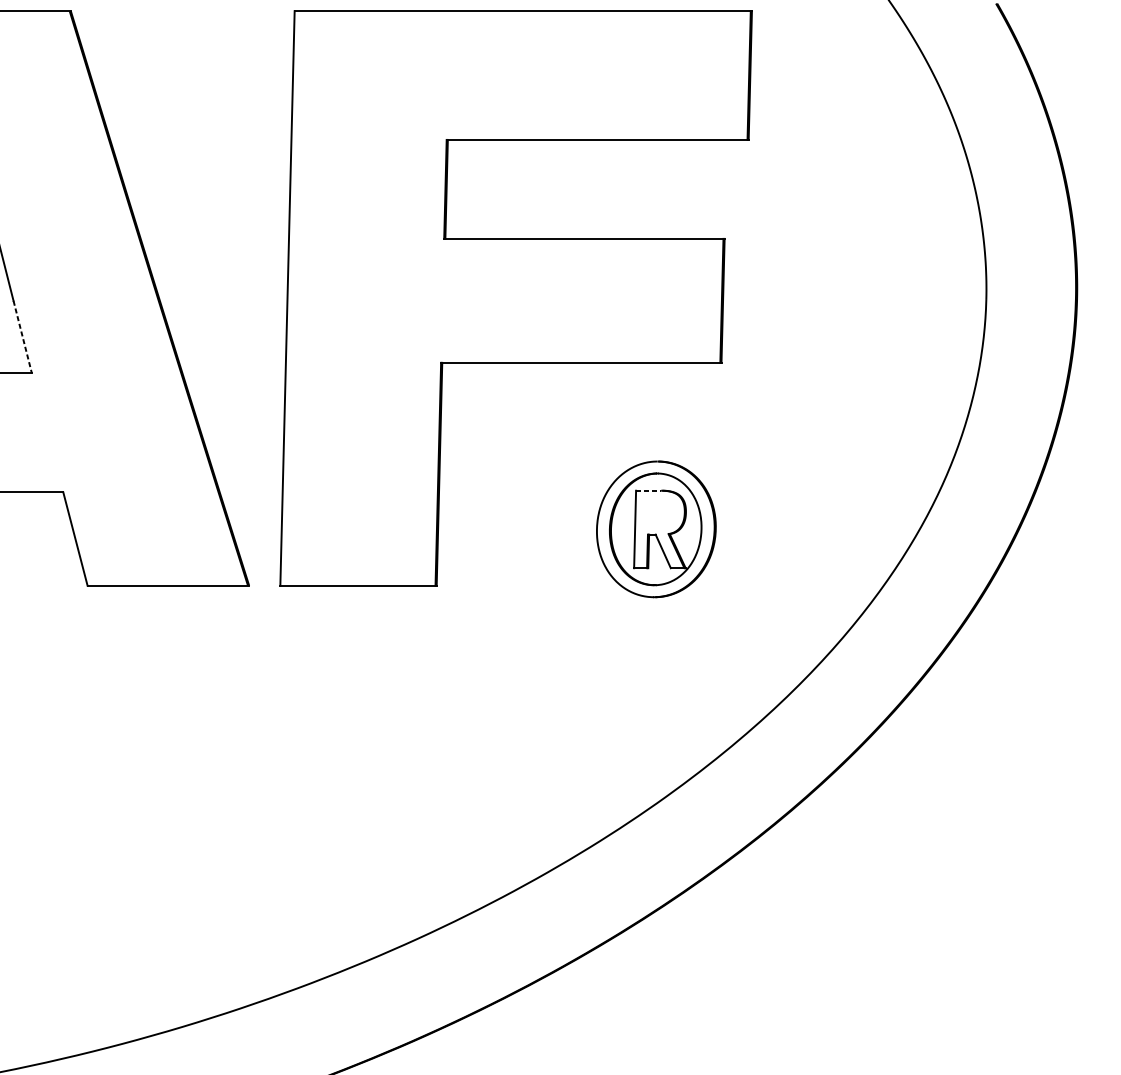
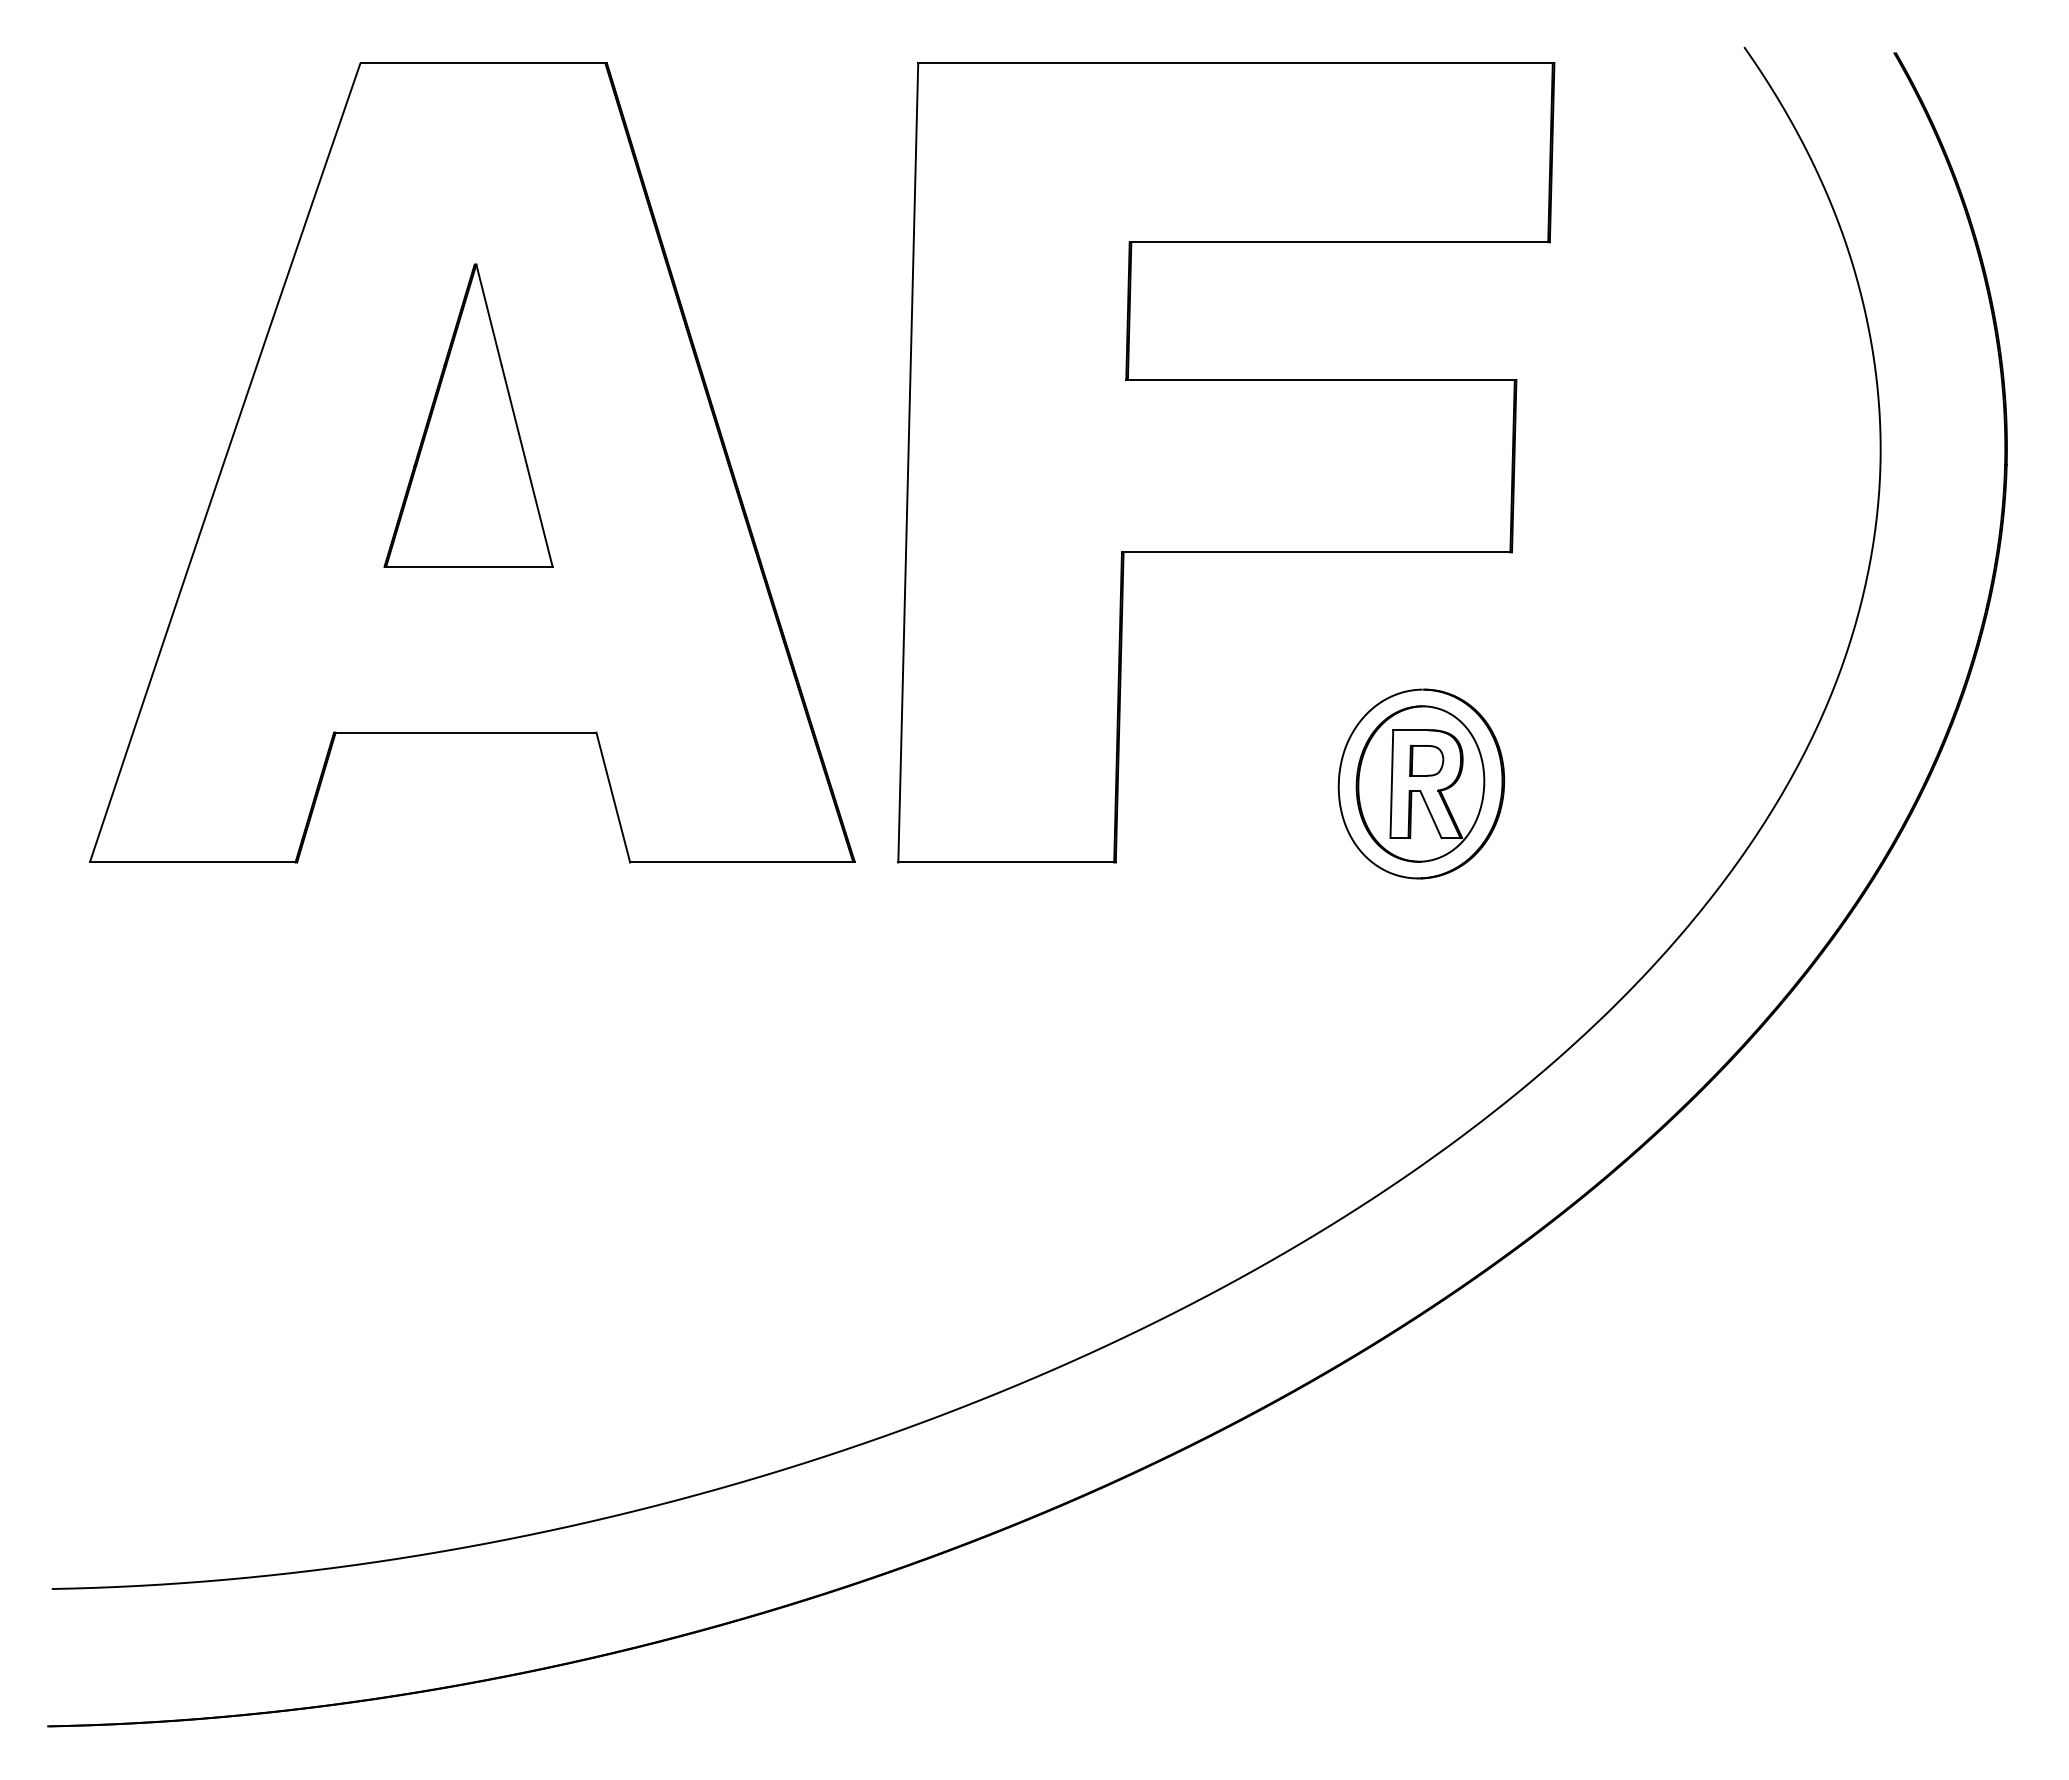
line: (22, 337) -> (539, 516), dashed -> solid
line: (649, 490) -> (1411, 730), dashed -> solid
part: (660, 512) -> (1426, 760), added

